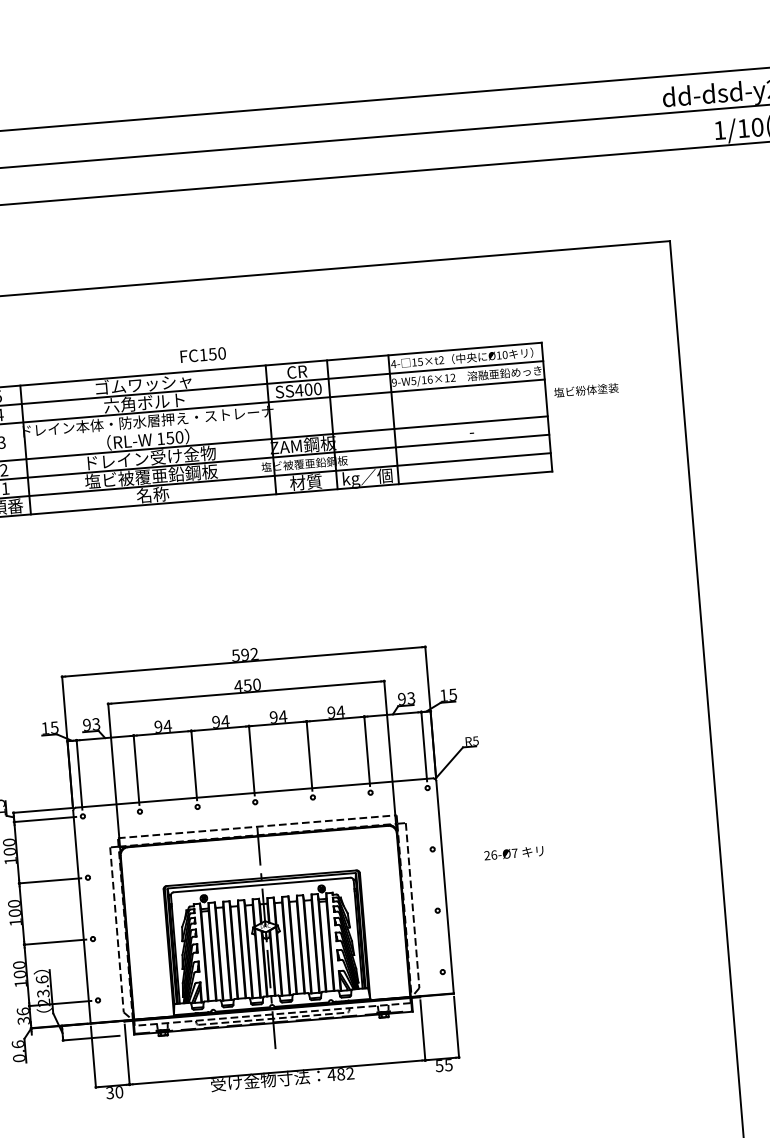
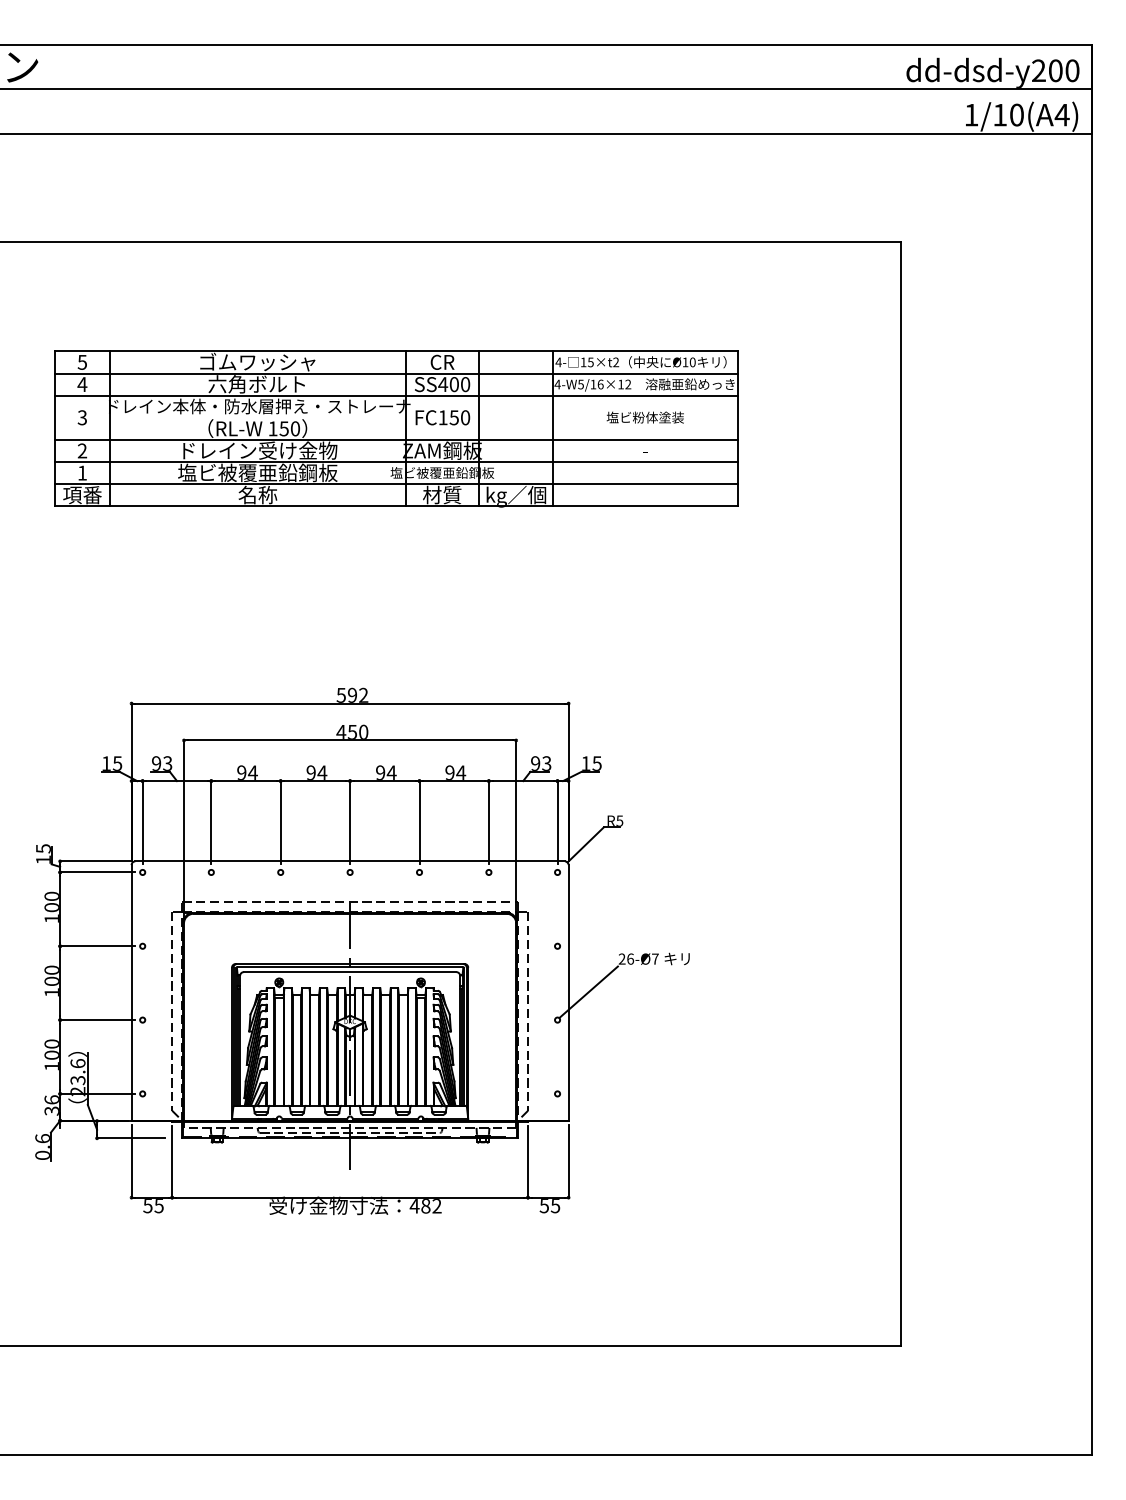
text: (202, 354) -> (442, 417), moved
text: (394, 382) -> (557, 384), 9-W5/16×12 -> 4-W5/16×12
text: (585, 390) -> (644, 417), moved
line: (461, 884) -> (588, 991), added
text: (114, 1093) -> (153, 1206), 30 -> 55

